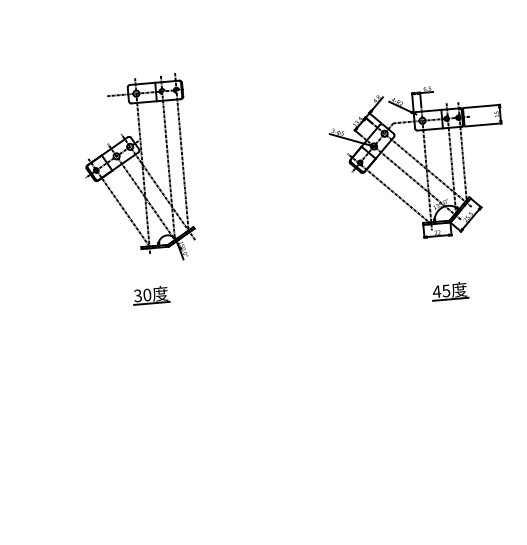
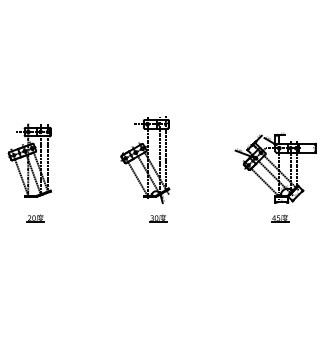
part: (450, 291) -> (280, 218), moved
part: (151, 295) -> (158, 218), moved

